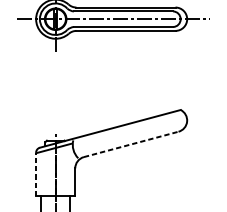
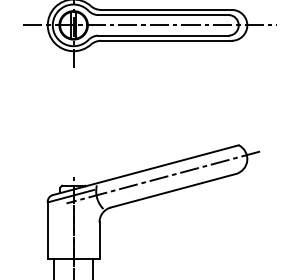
line: (123, 134) -> (163, 177), added
line: (131, 144) -> (173, 190), dashed -> solid
line: (35, 174) -> (47, 230), dashed -> solid

